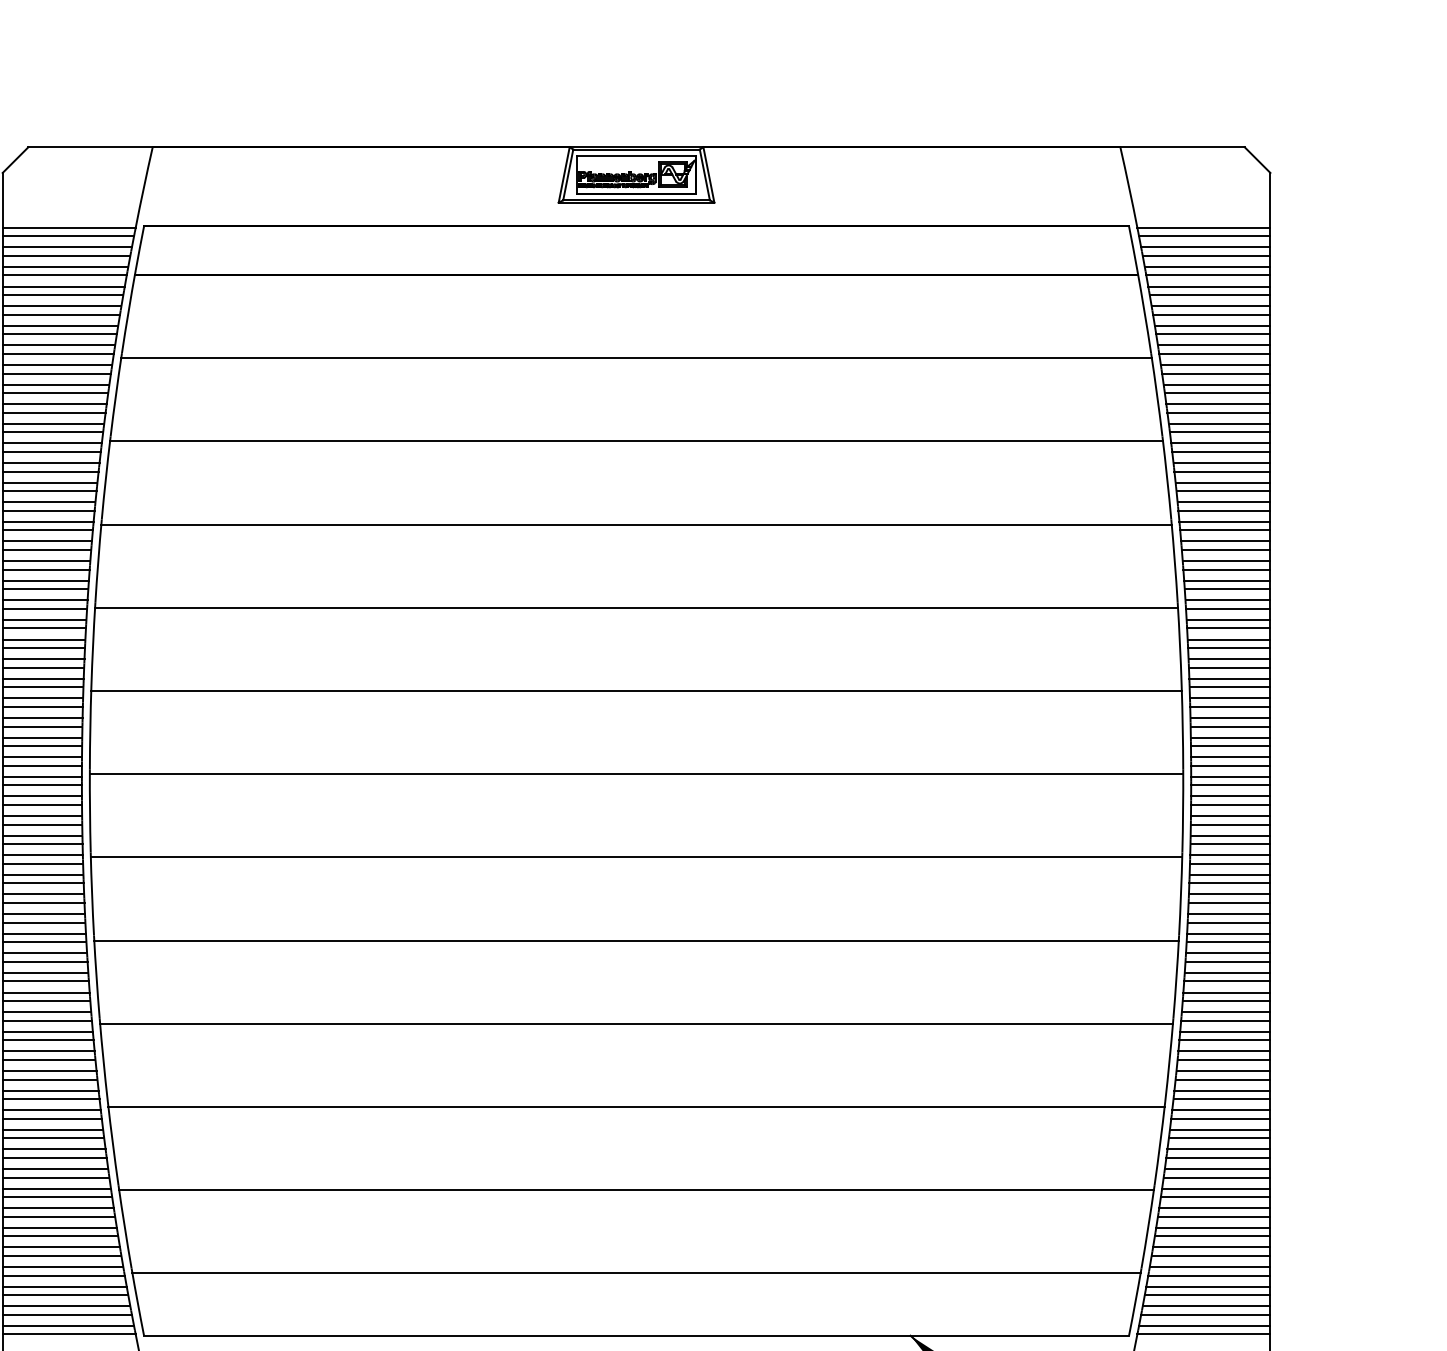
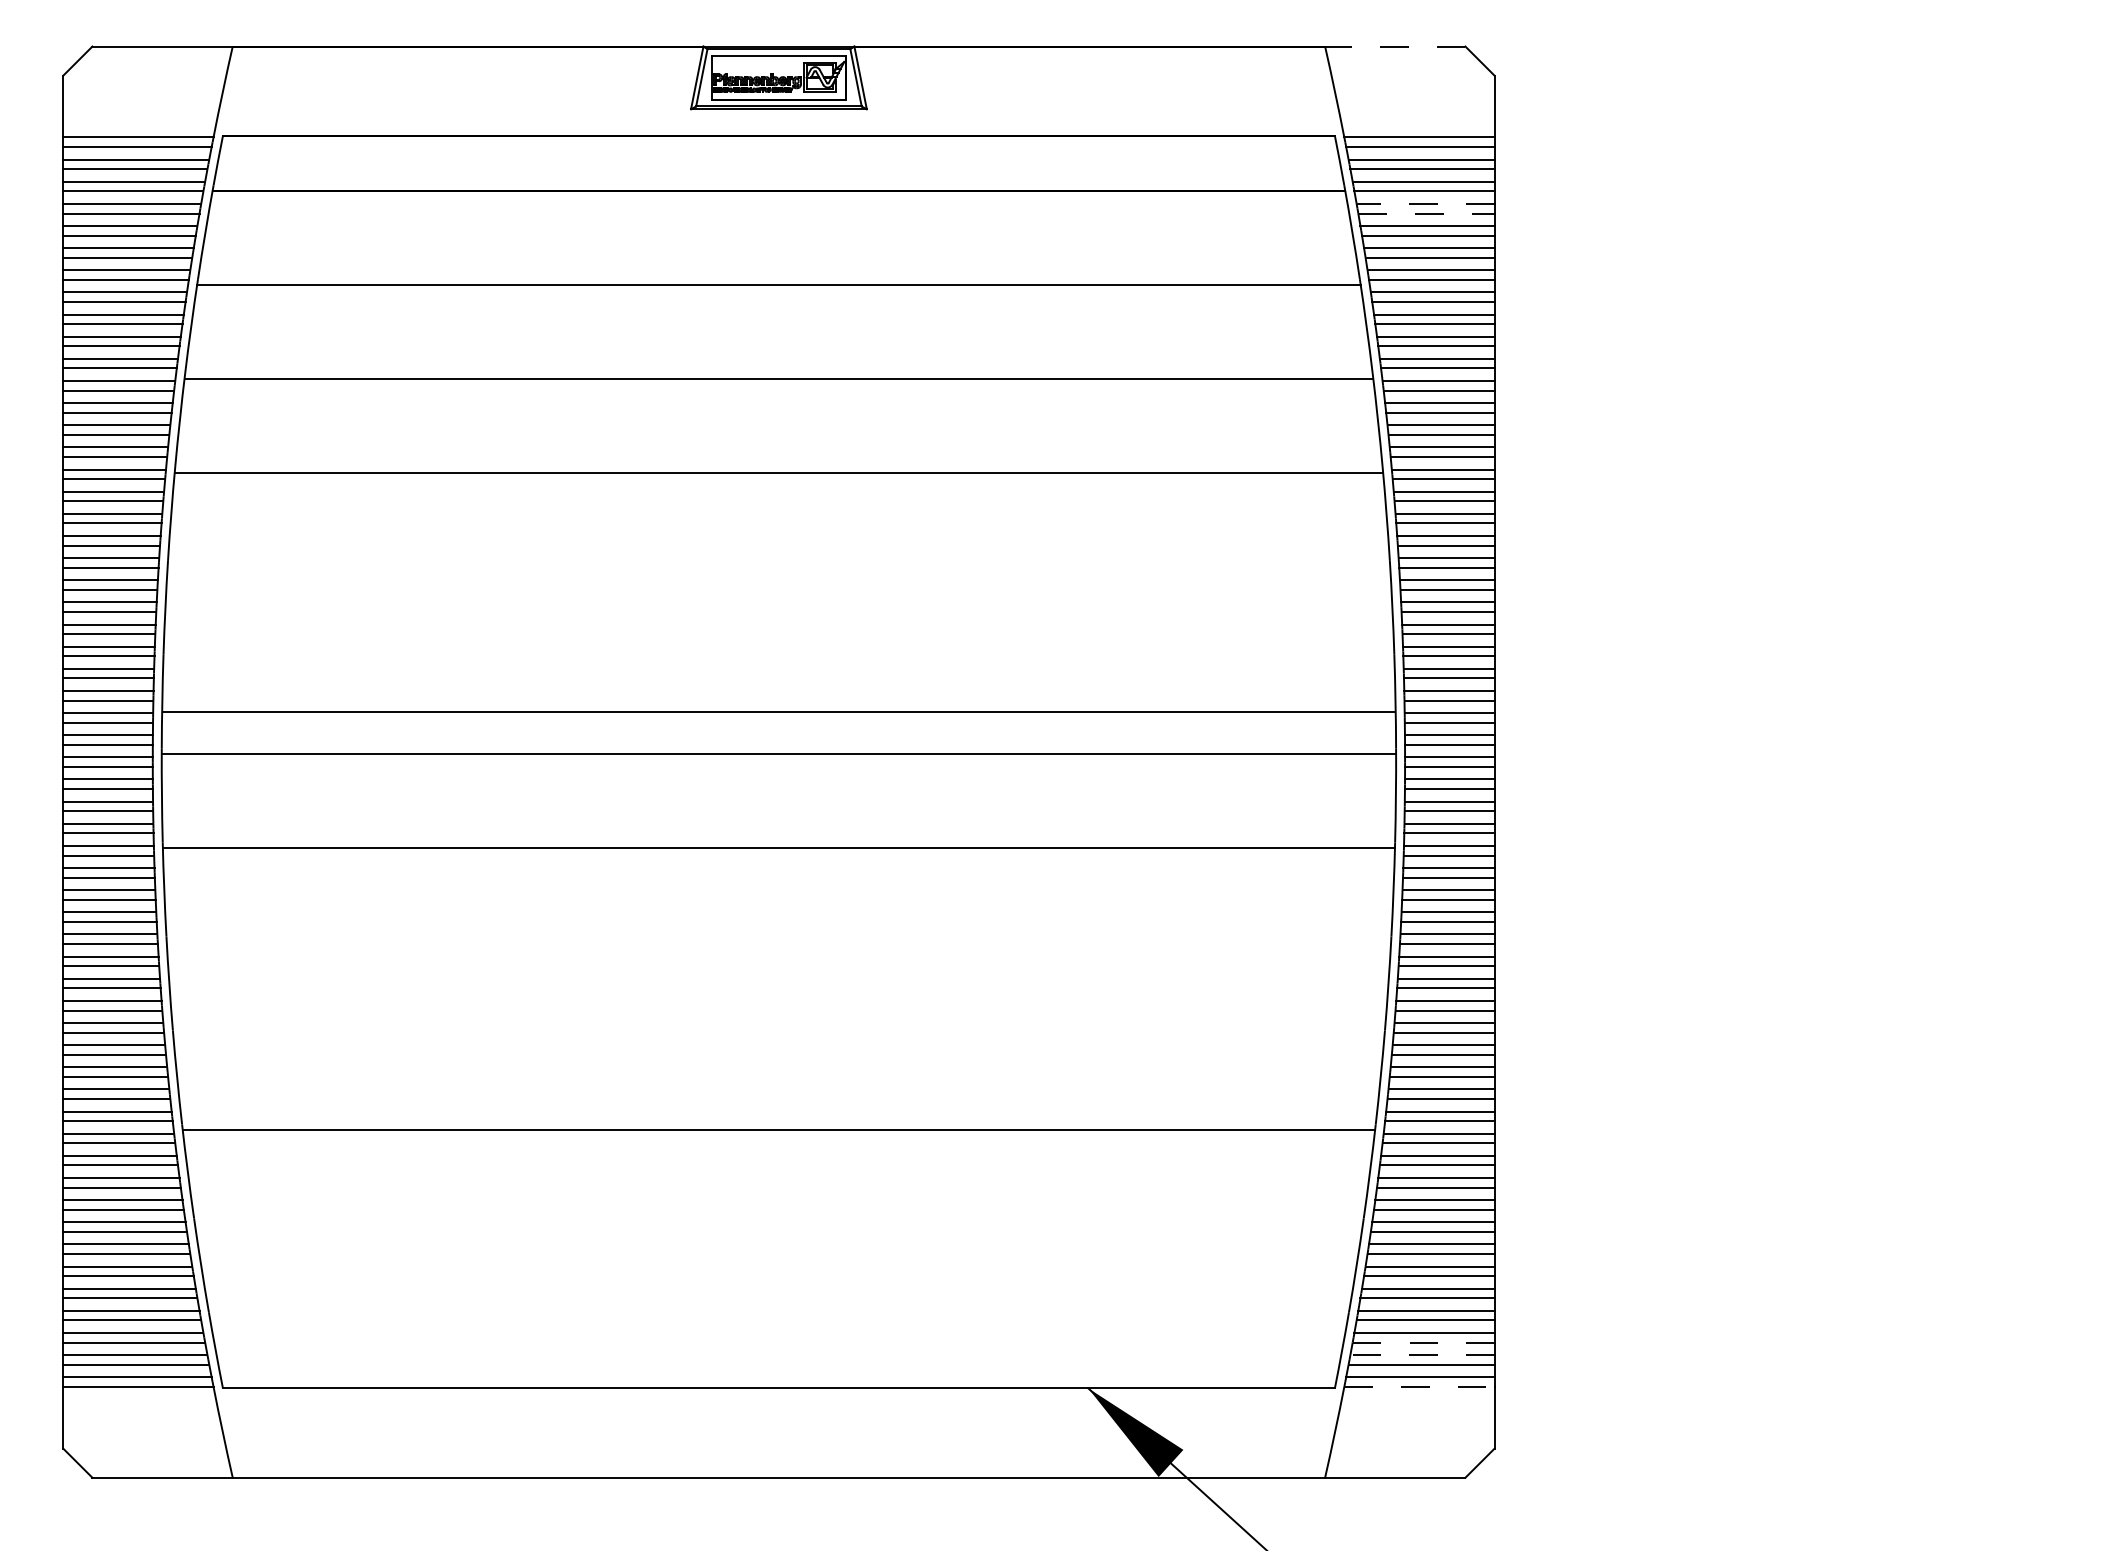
line: (1181, 147) -> (1394, 46), solid -> dashed
line: (1209, 286) -> (1425, 203), solid -> dashed
line: (1210, 295) -> (1426, 213), solid -> dashed
line: (636, 607) -> (778, 566), removed
line: (636, 691) -> (778, 712), moved
line: (636, 940) -> (778, 942), removed
line: (636, 1024) -> (778, 1036), removed
line: (636, 1189) -> (778, 1223), removed
line: (636, 1273) -> (778, 1317), removed
line: (1207, 1295) -> (1423, 1342), solid -> dashed
line: (1205, 1306) -> (1421, 1355), solid -> dashed
line: (1203, 1334) -> (1419, 1386), solid -> dashed

